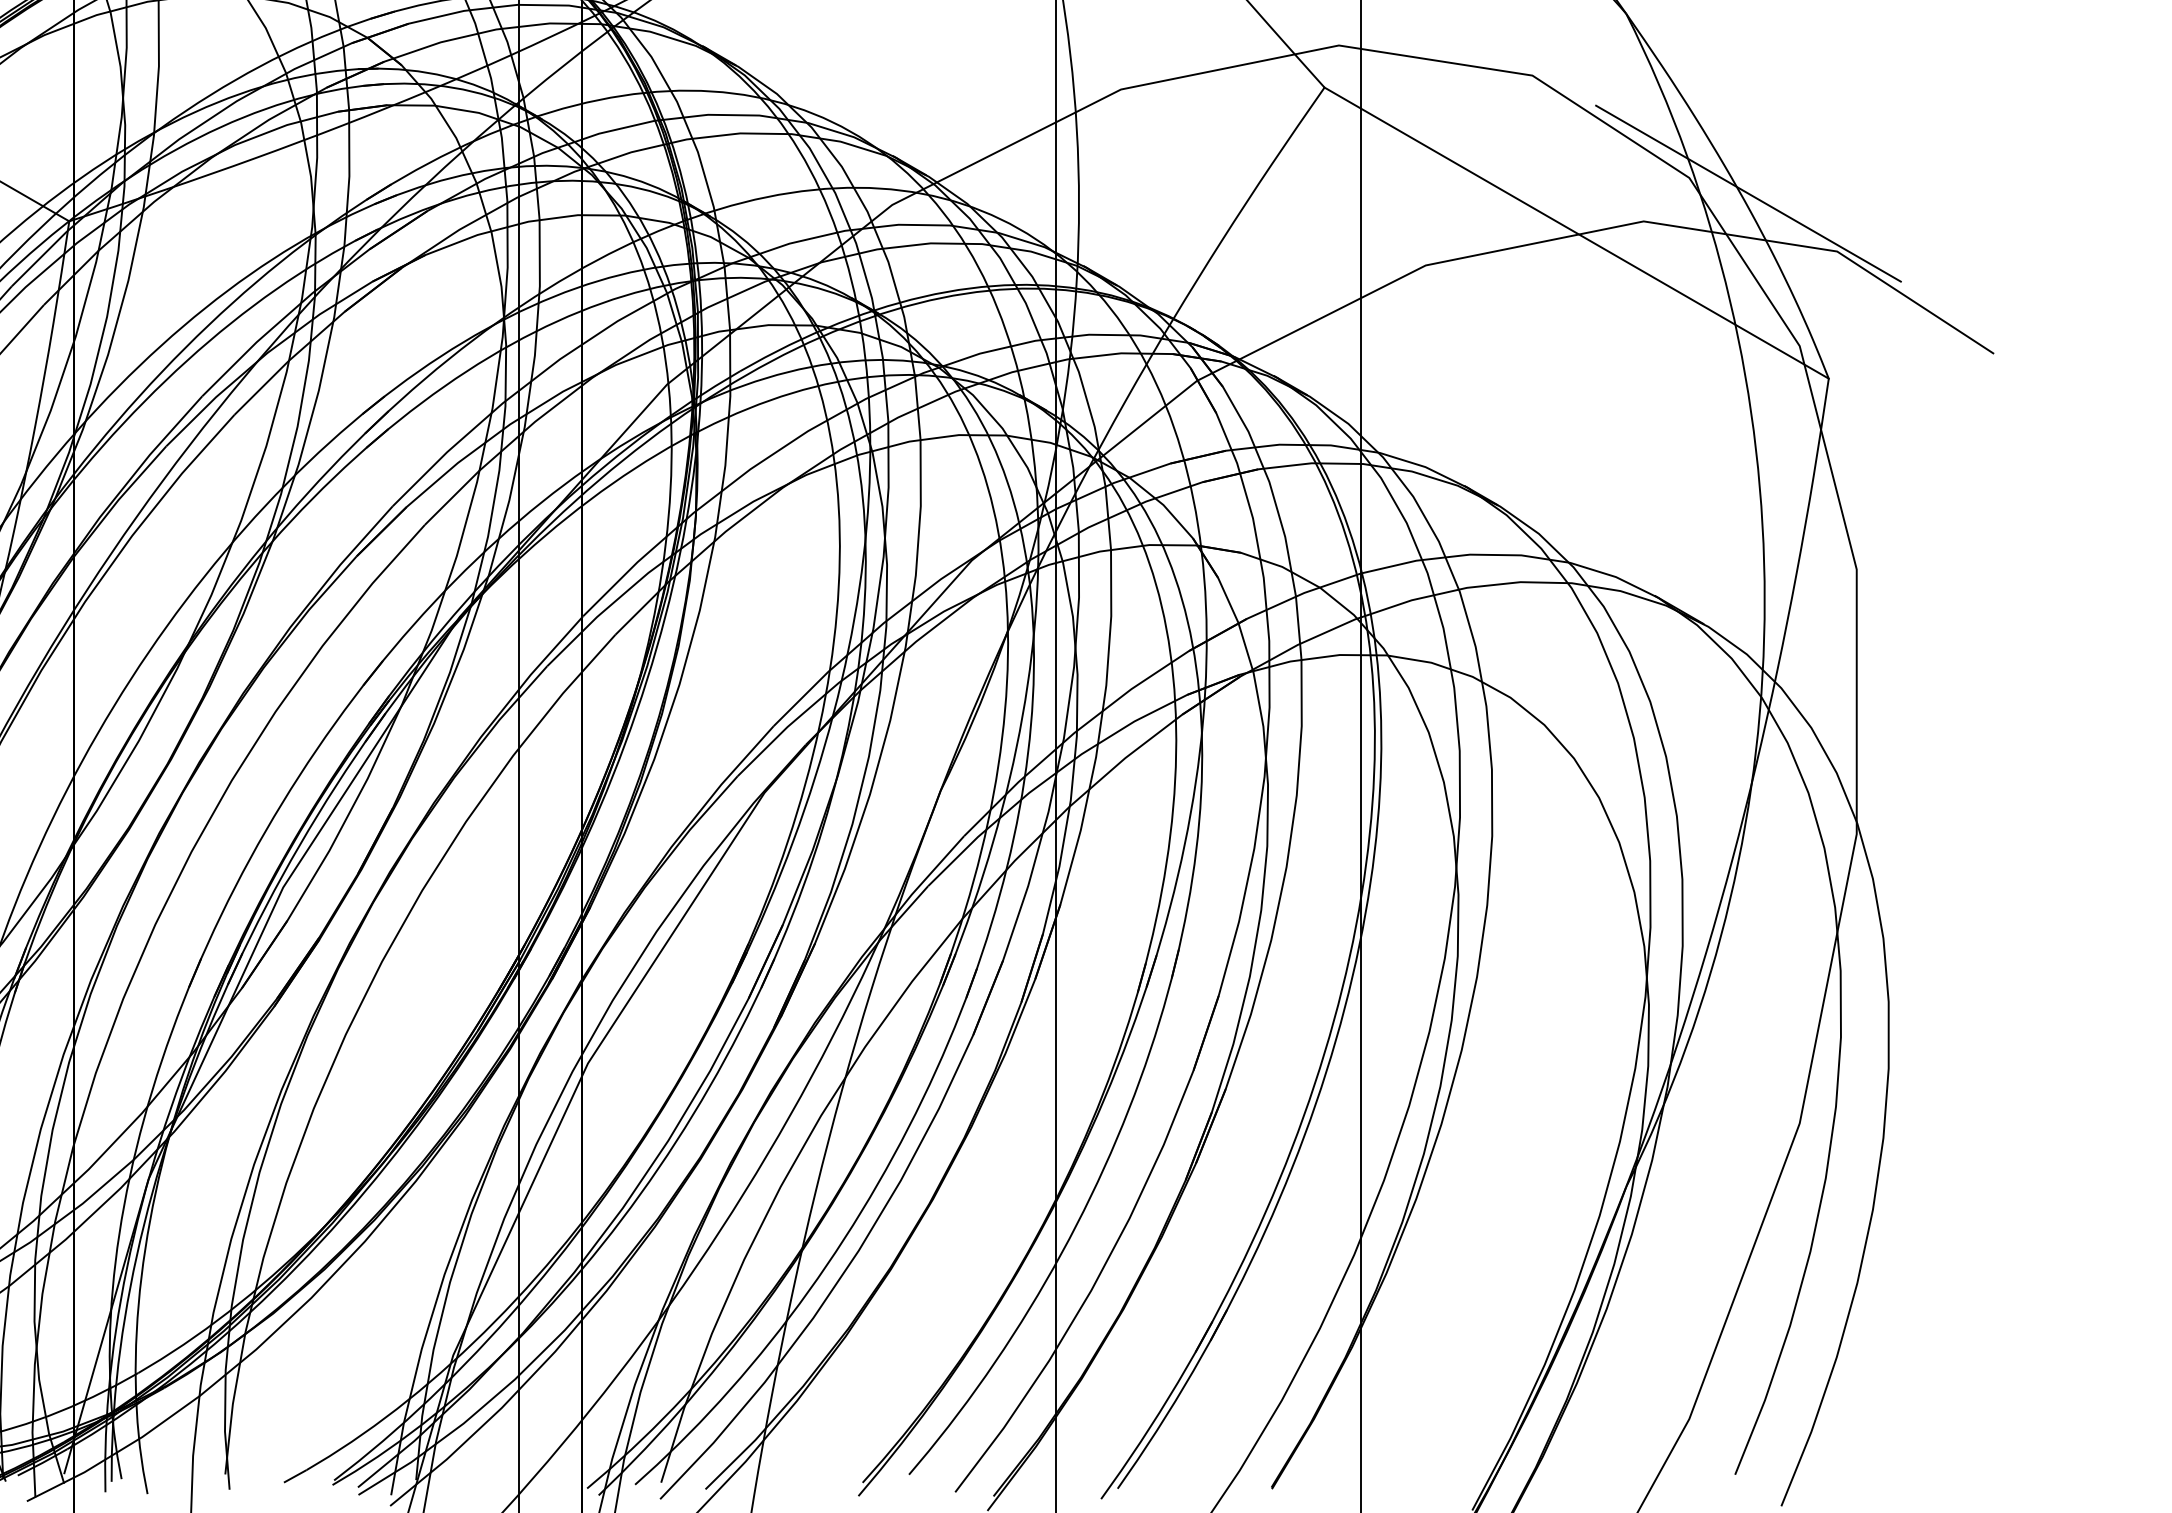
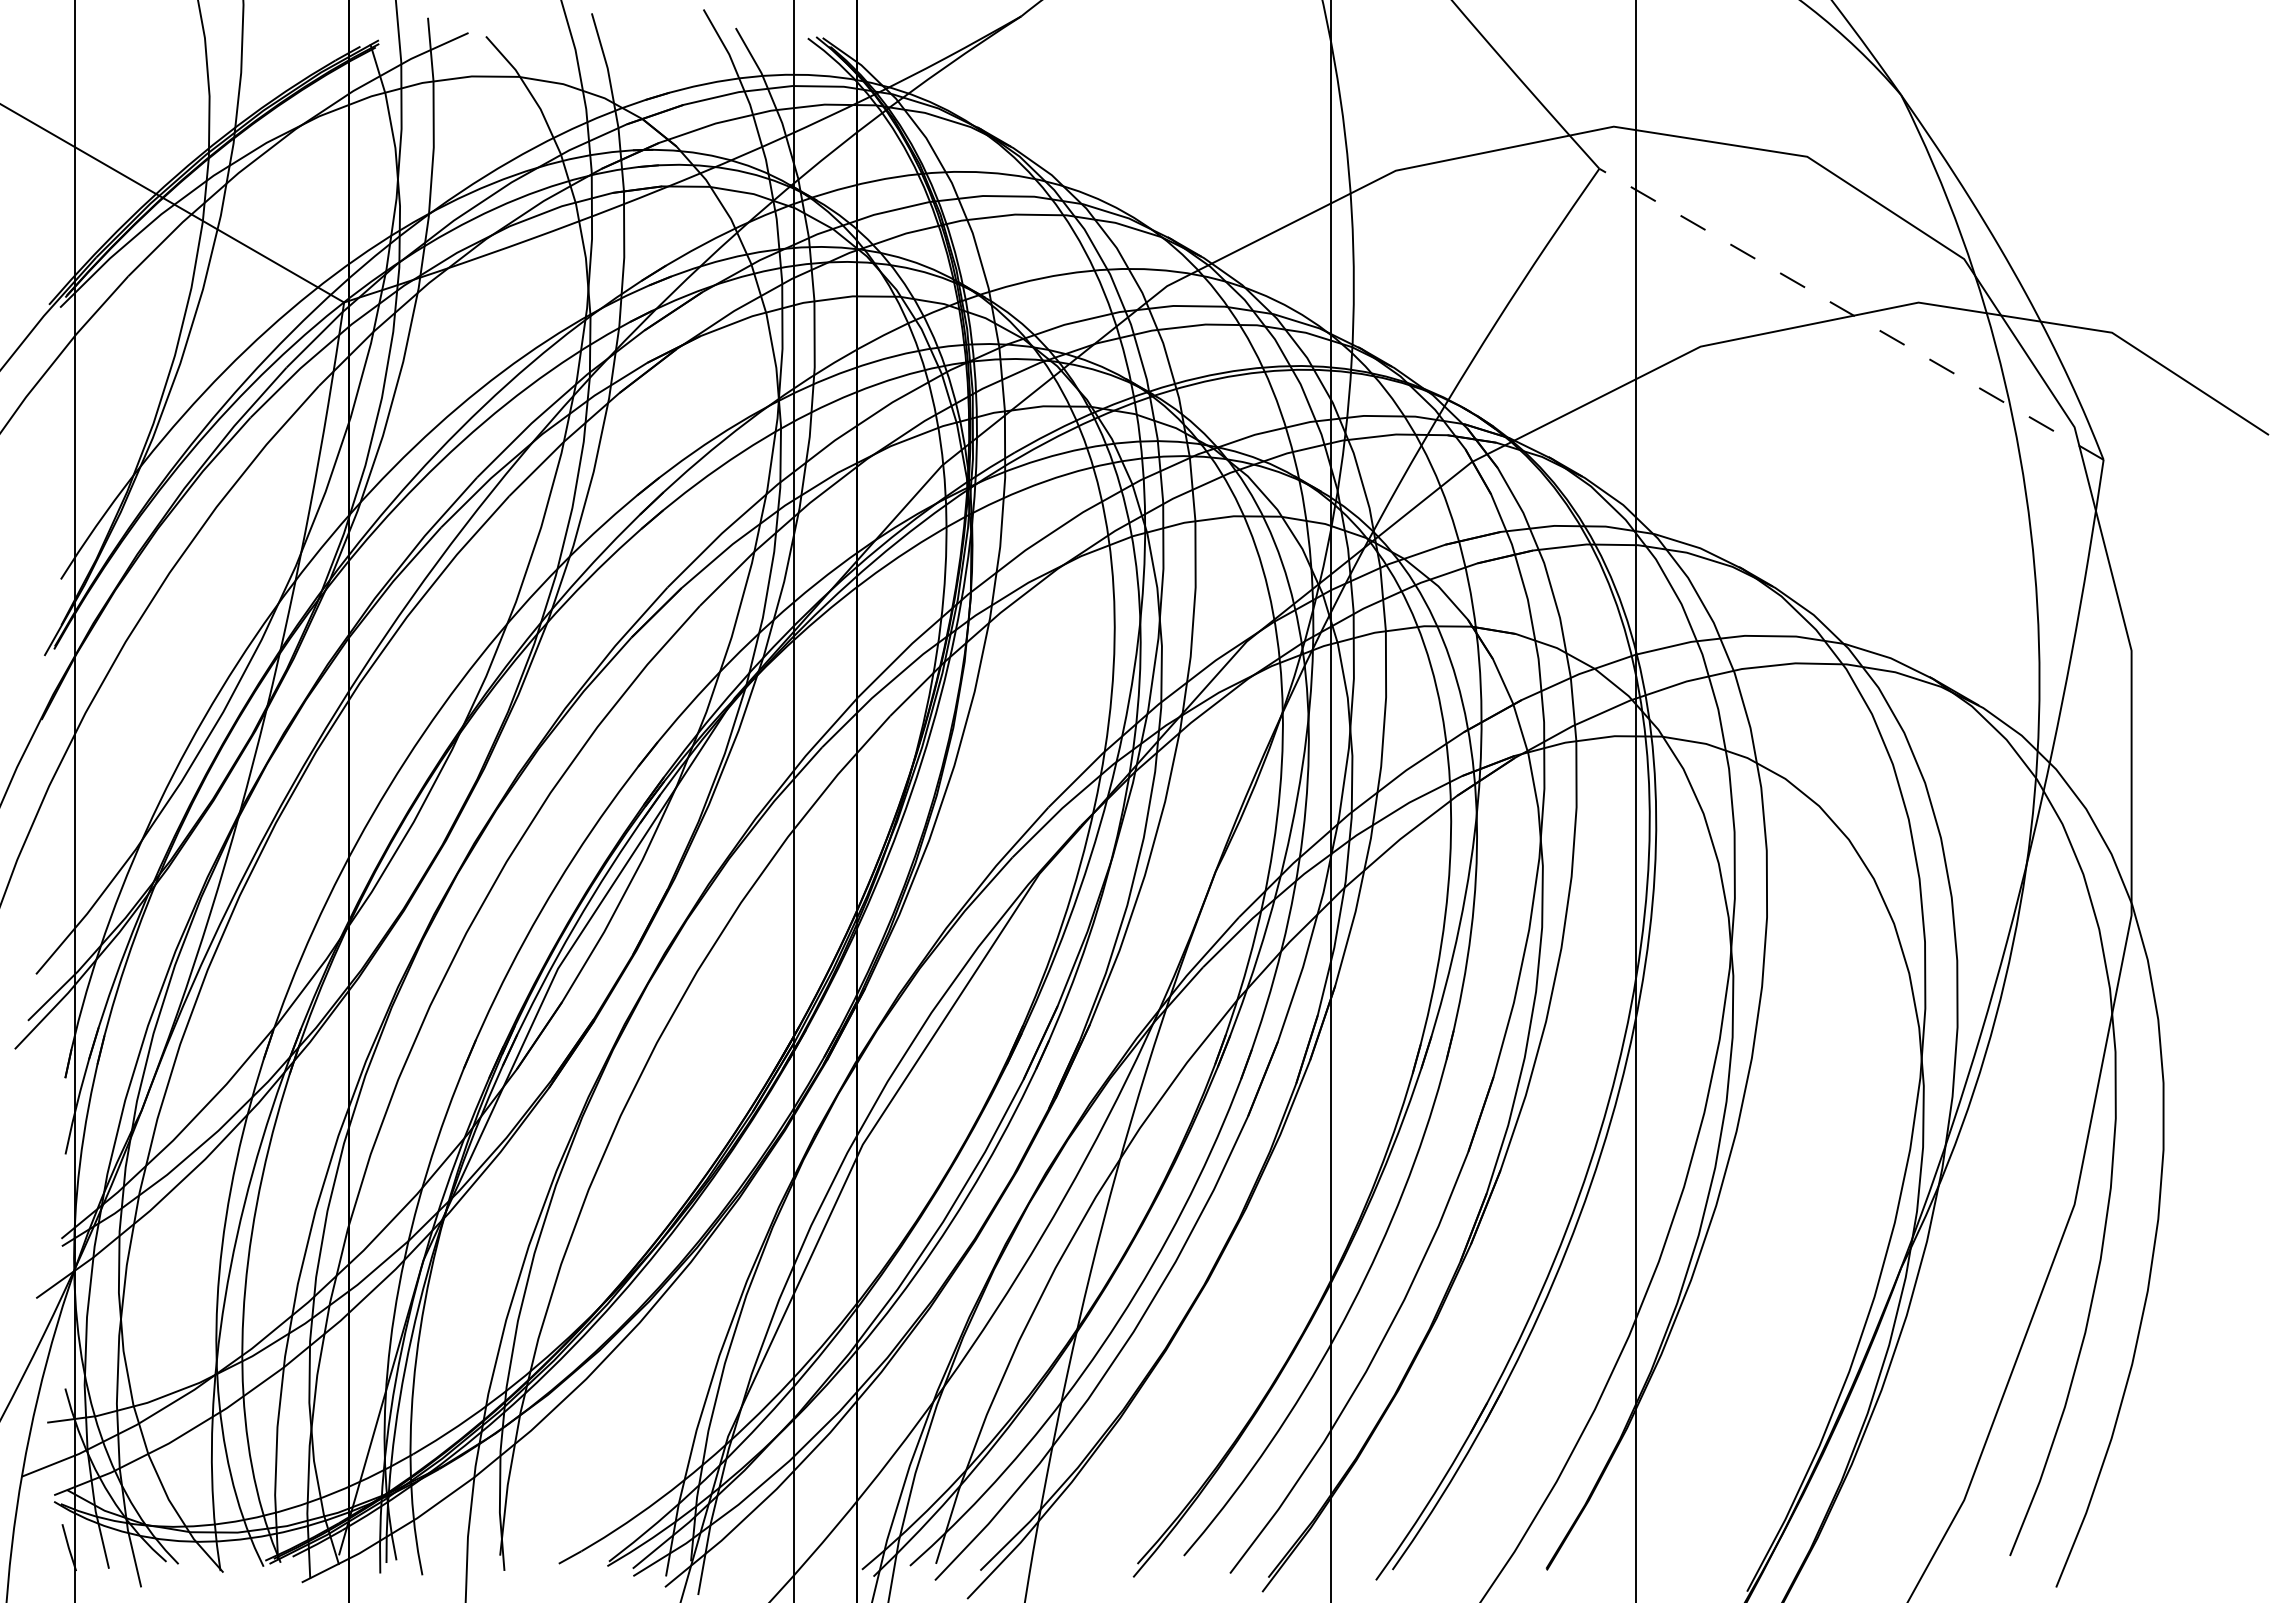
line: (1747, 193) -> (2022, 274), removed
line: (1576, 233) -> (1851, 314), solid -> dashed

